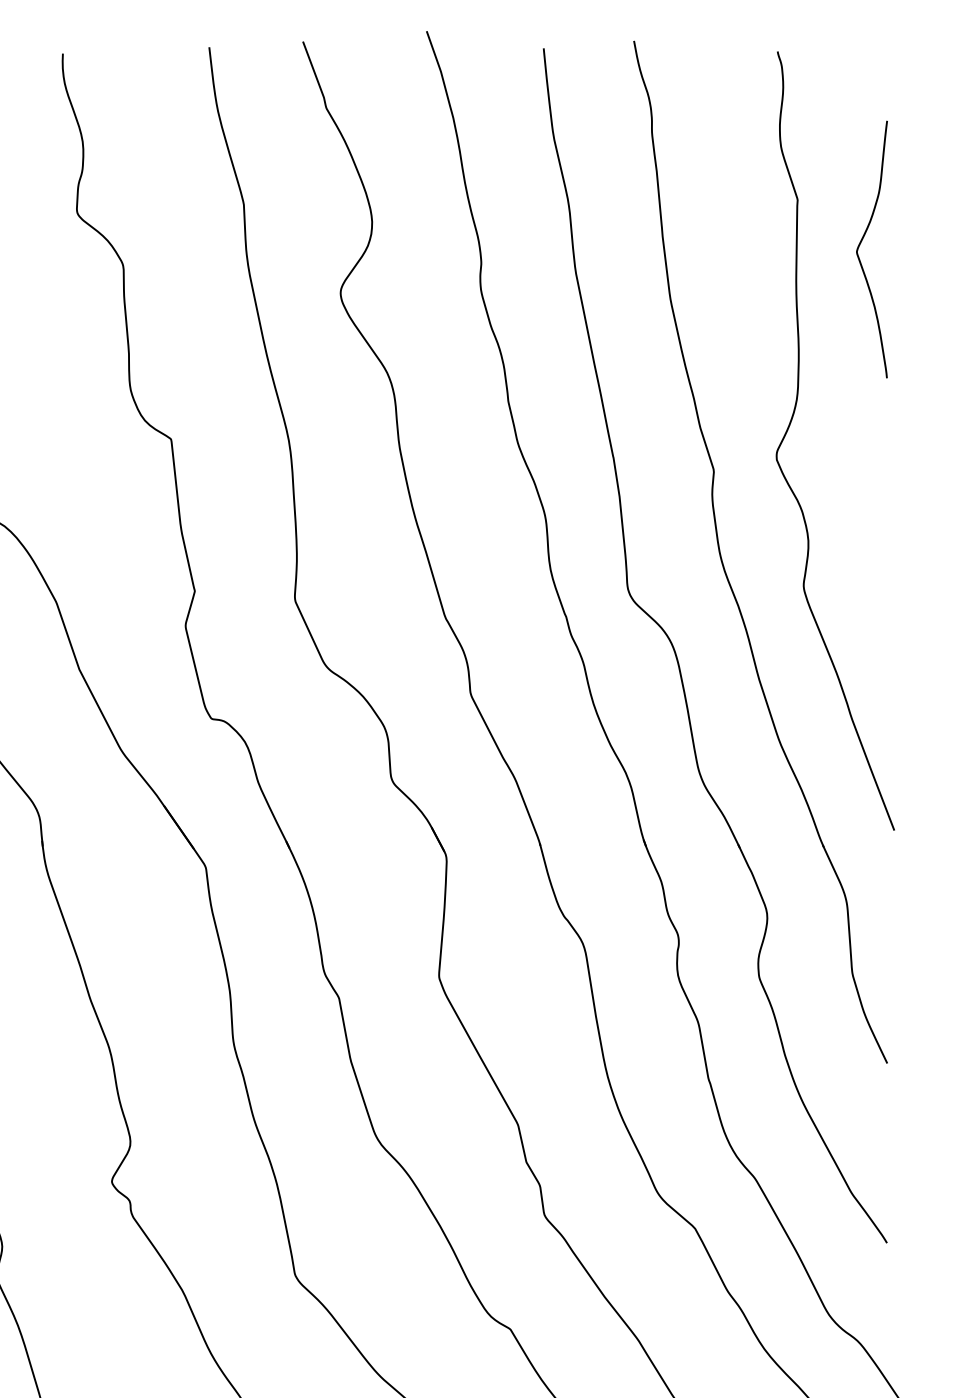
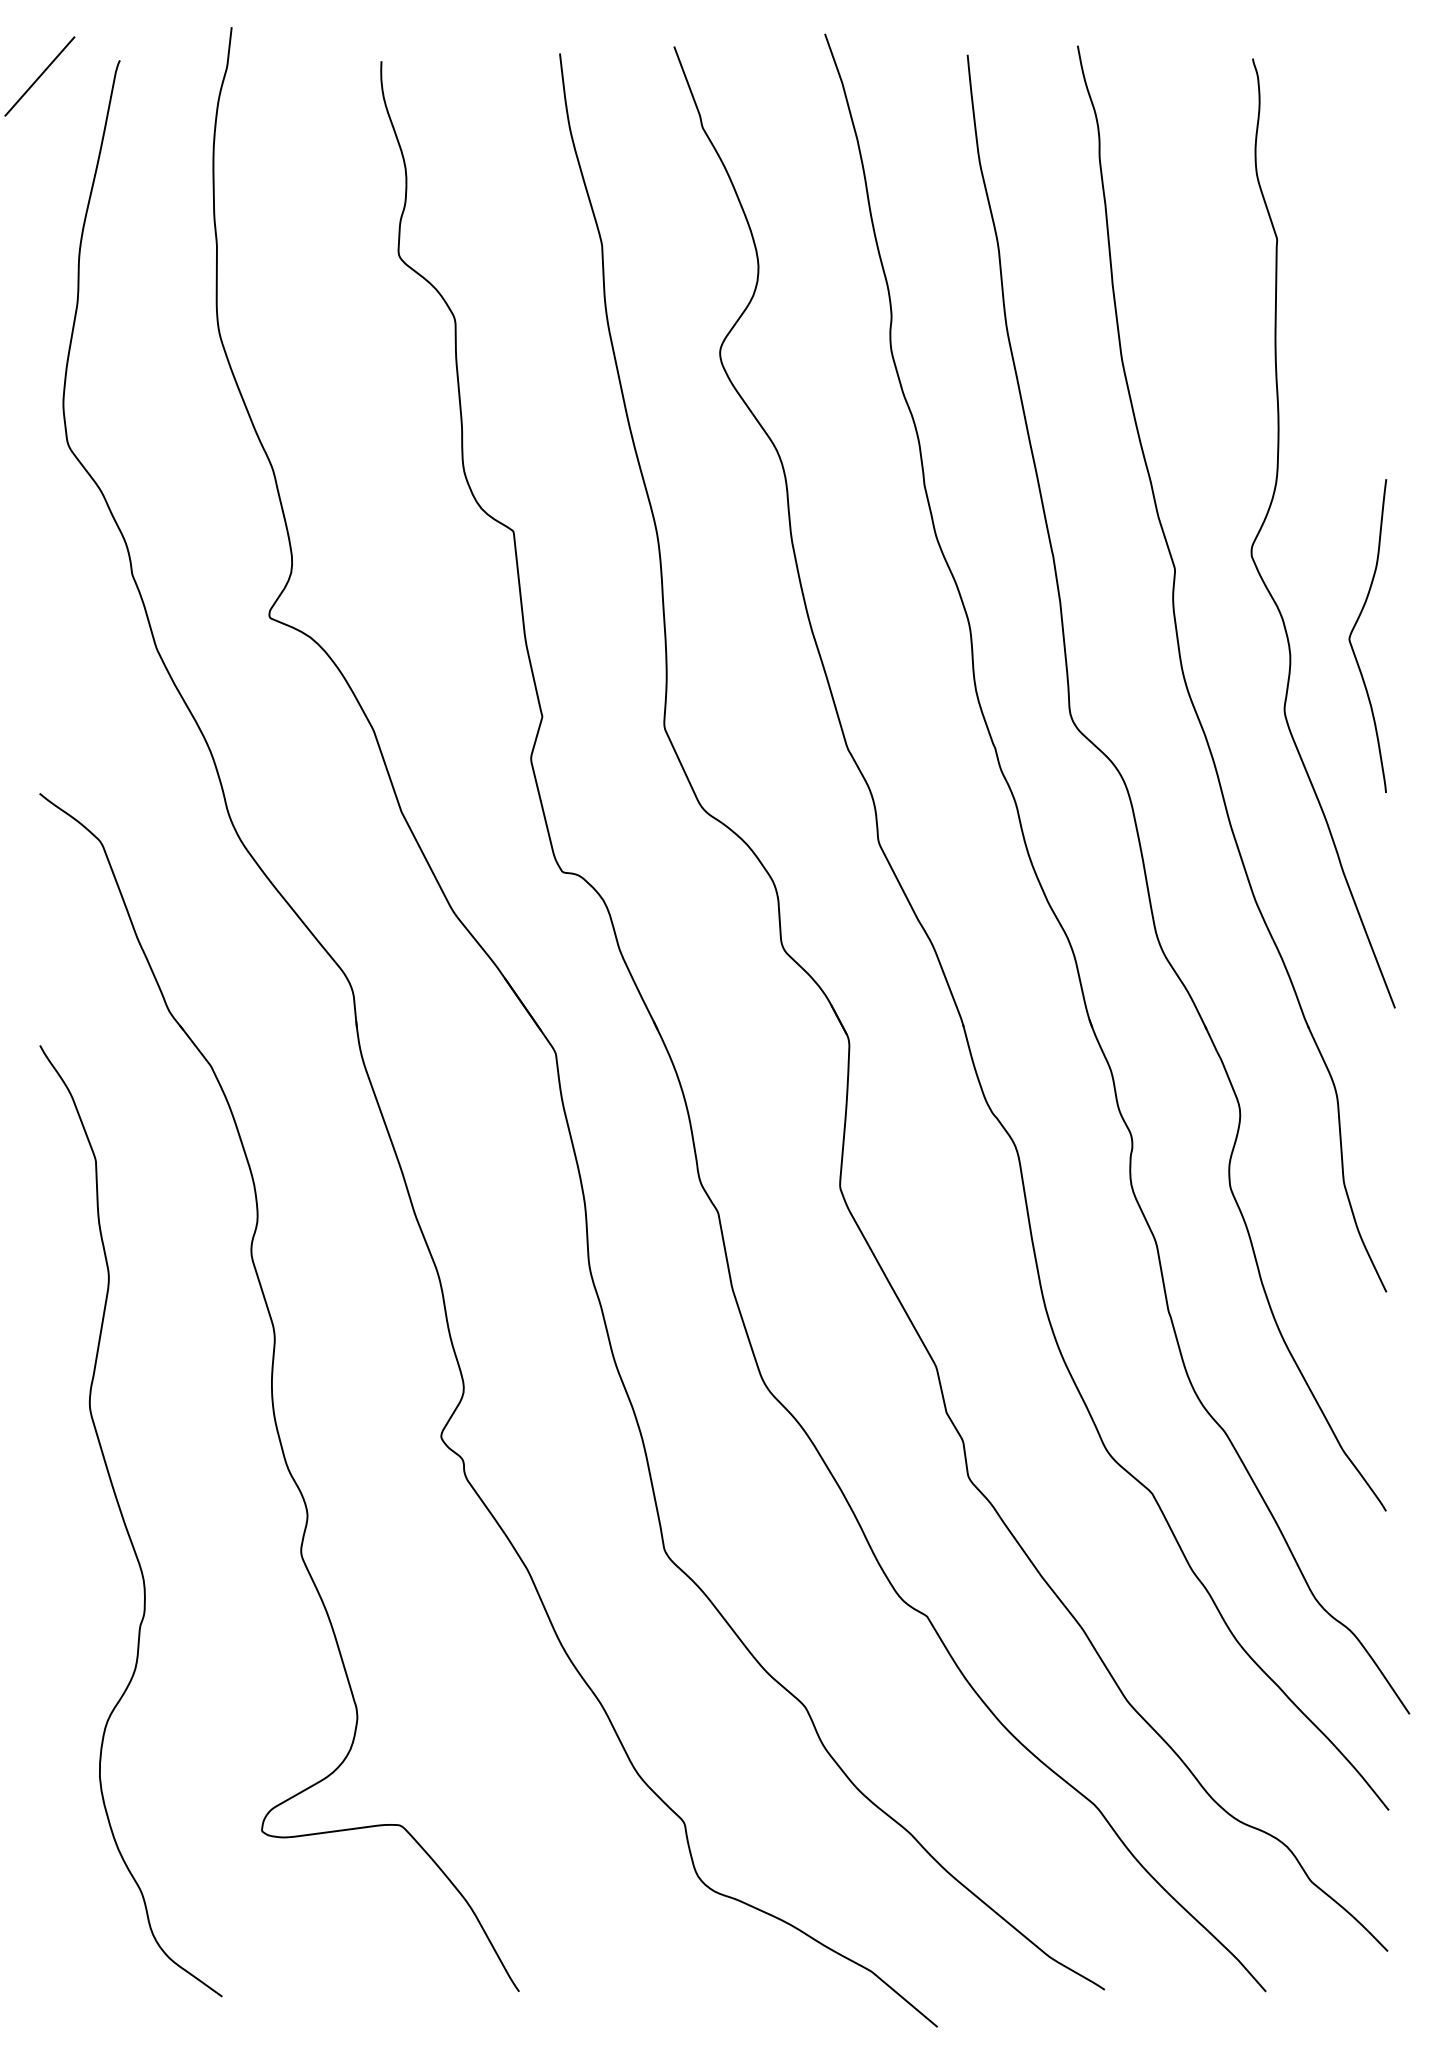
curve: (861, 243) -> (1354, 628), moved

